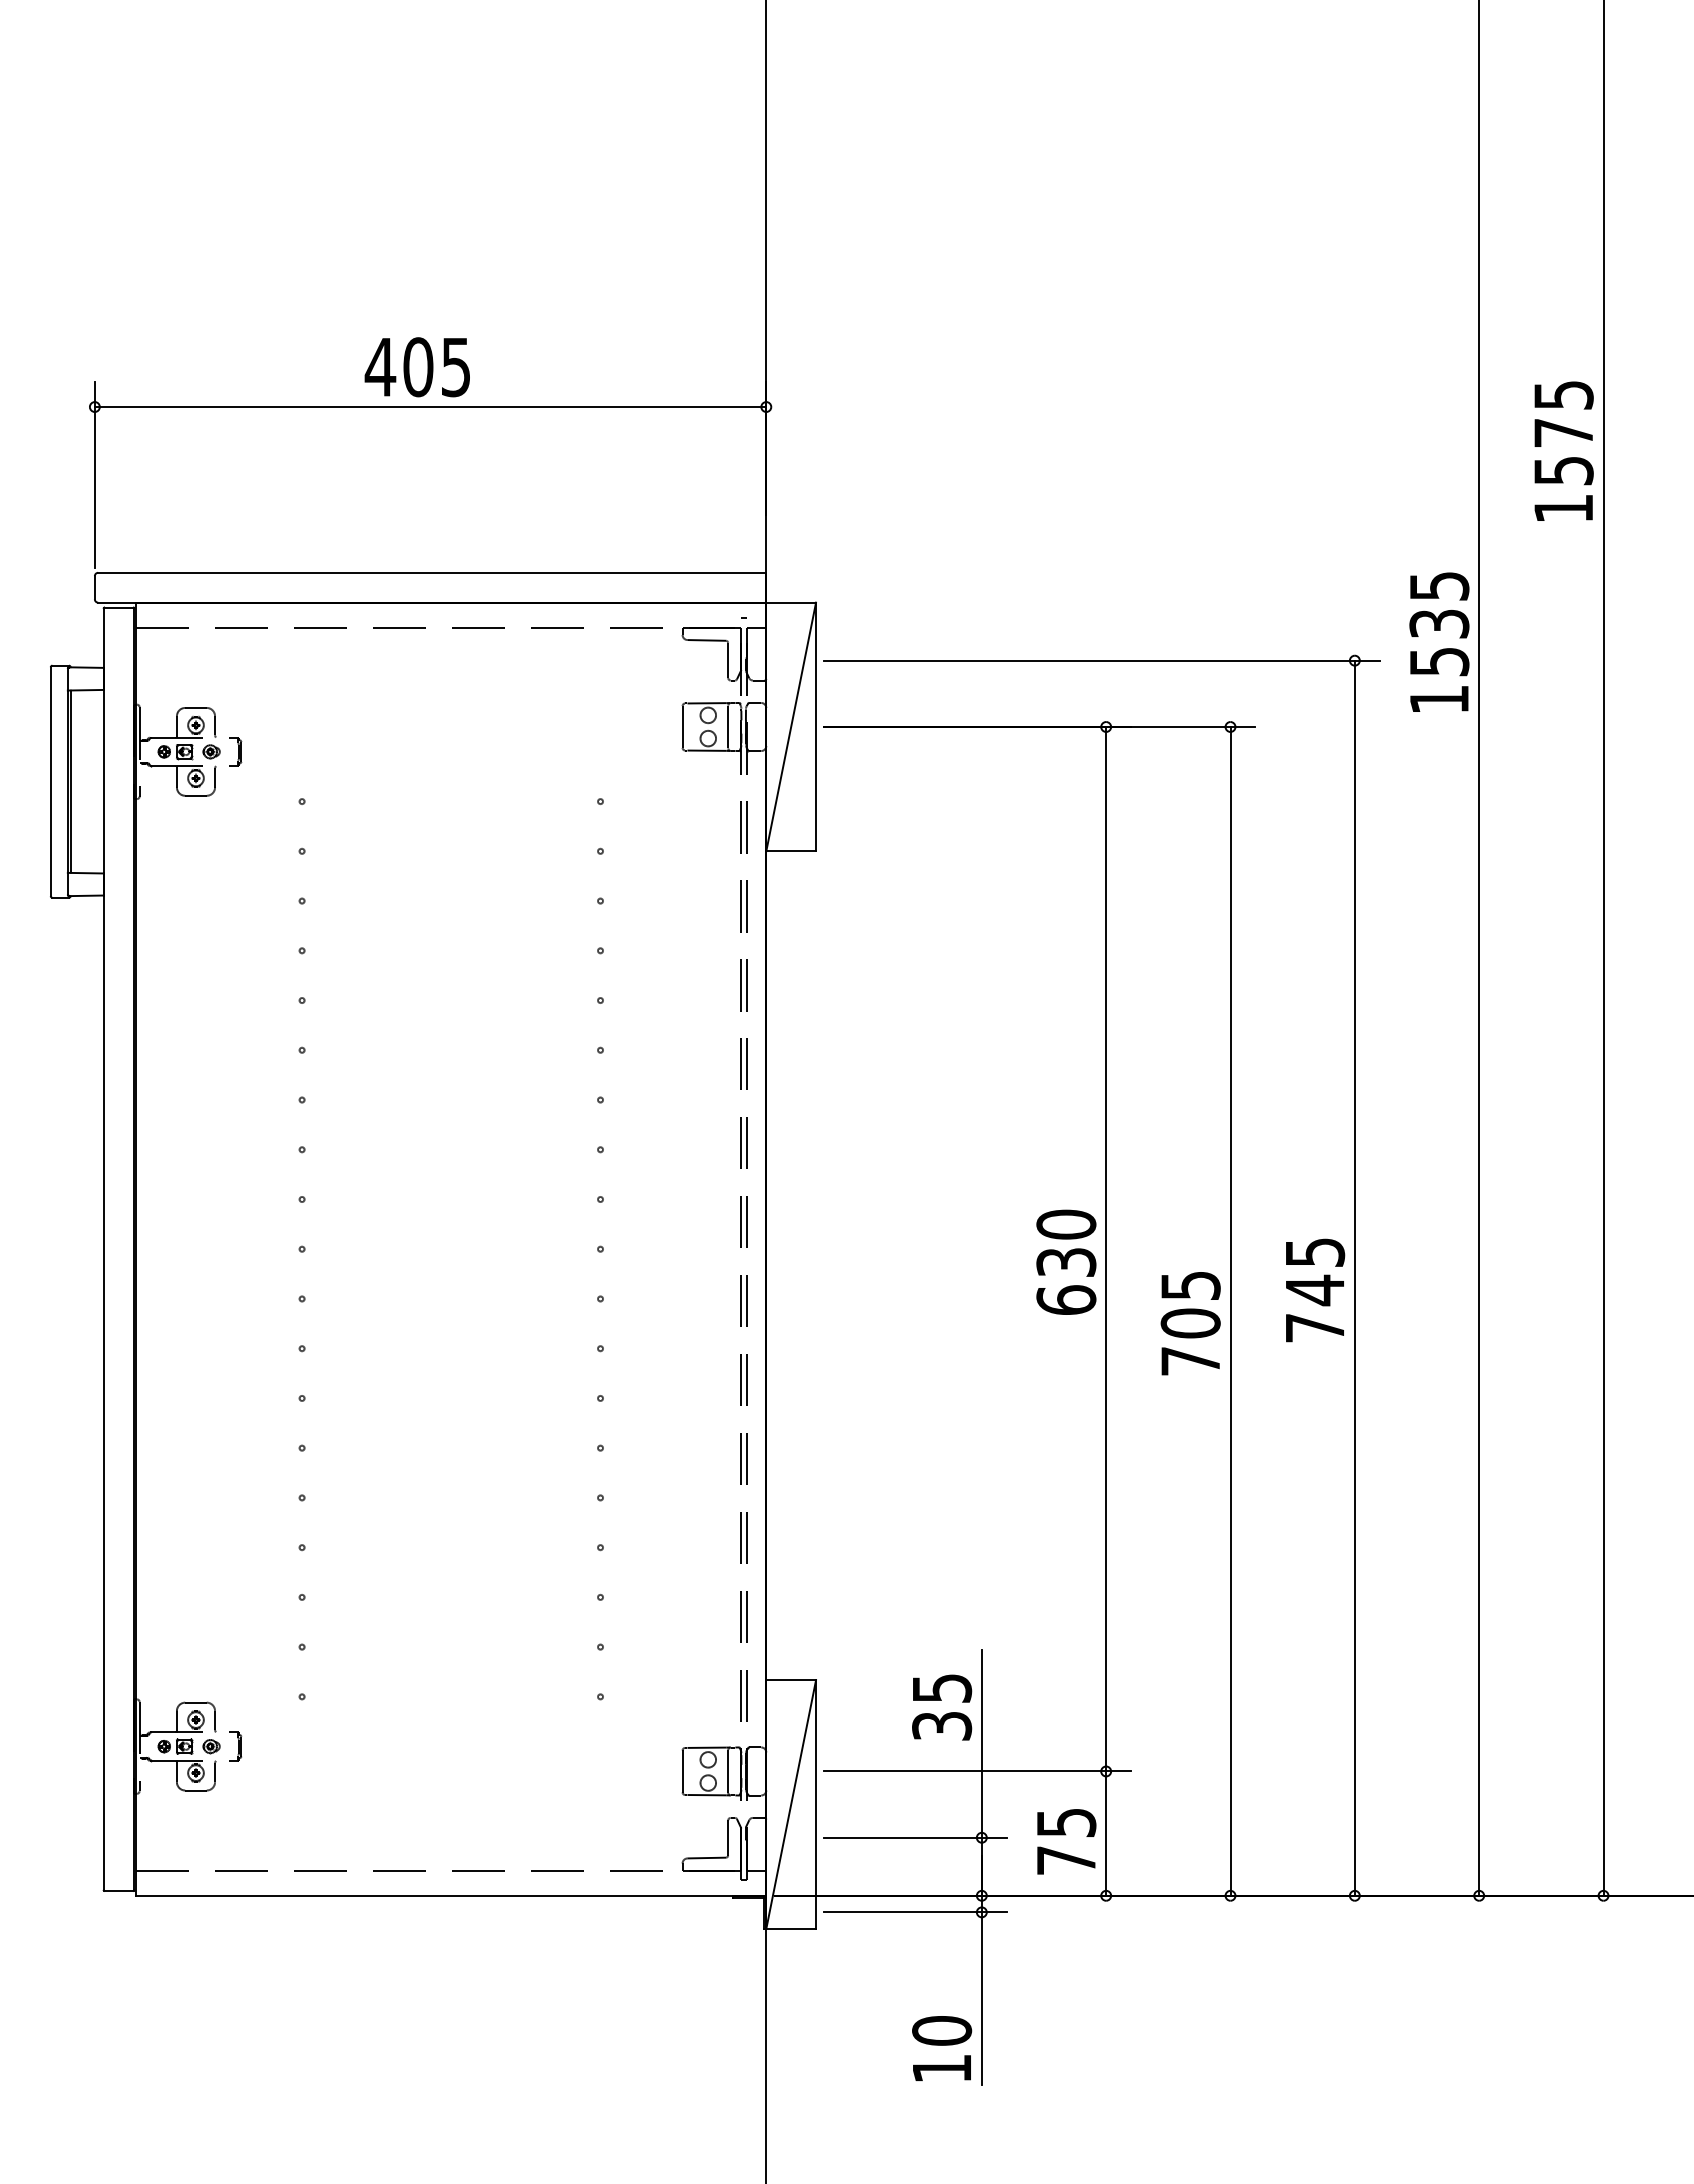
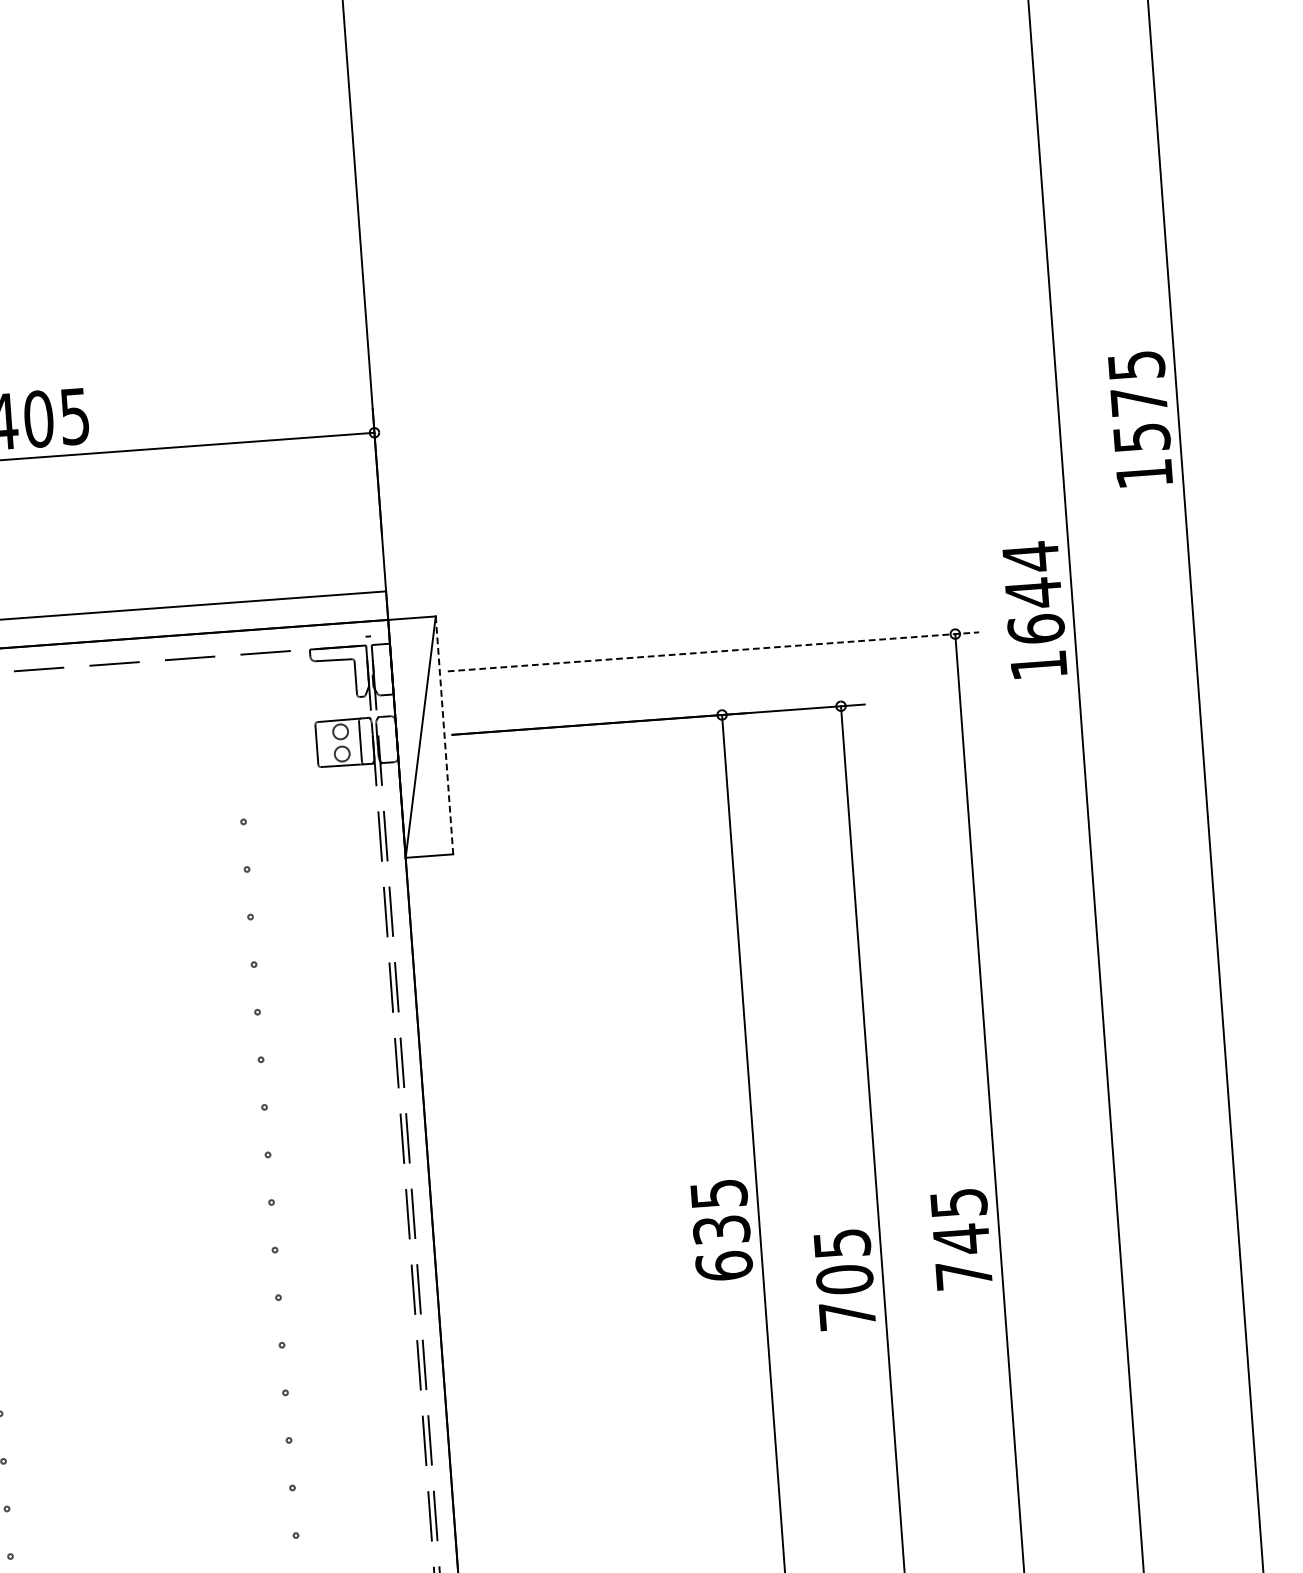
text: (1439, 623) -> (1033, 592), 1535 -> 1644
line: (1102, 660) -> (713, 651), solid -> dashed
line: (816, 727) -> (444, 735), solid -> dashed
text: (1066, 1224) -> (719, 1193), 630 -> 635

